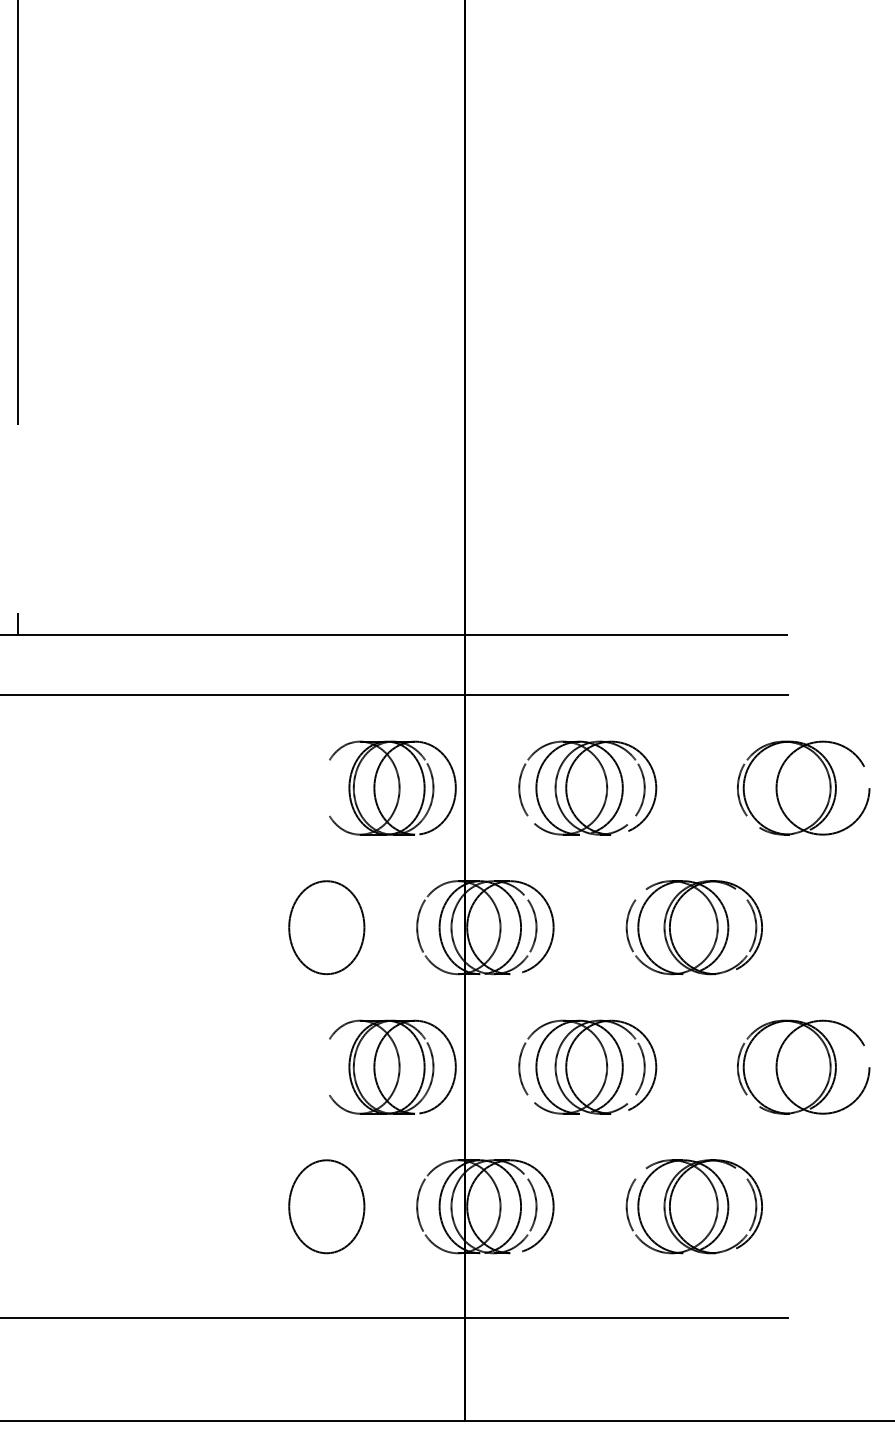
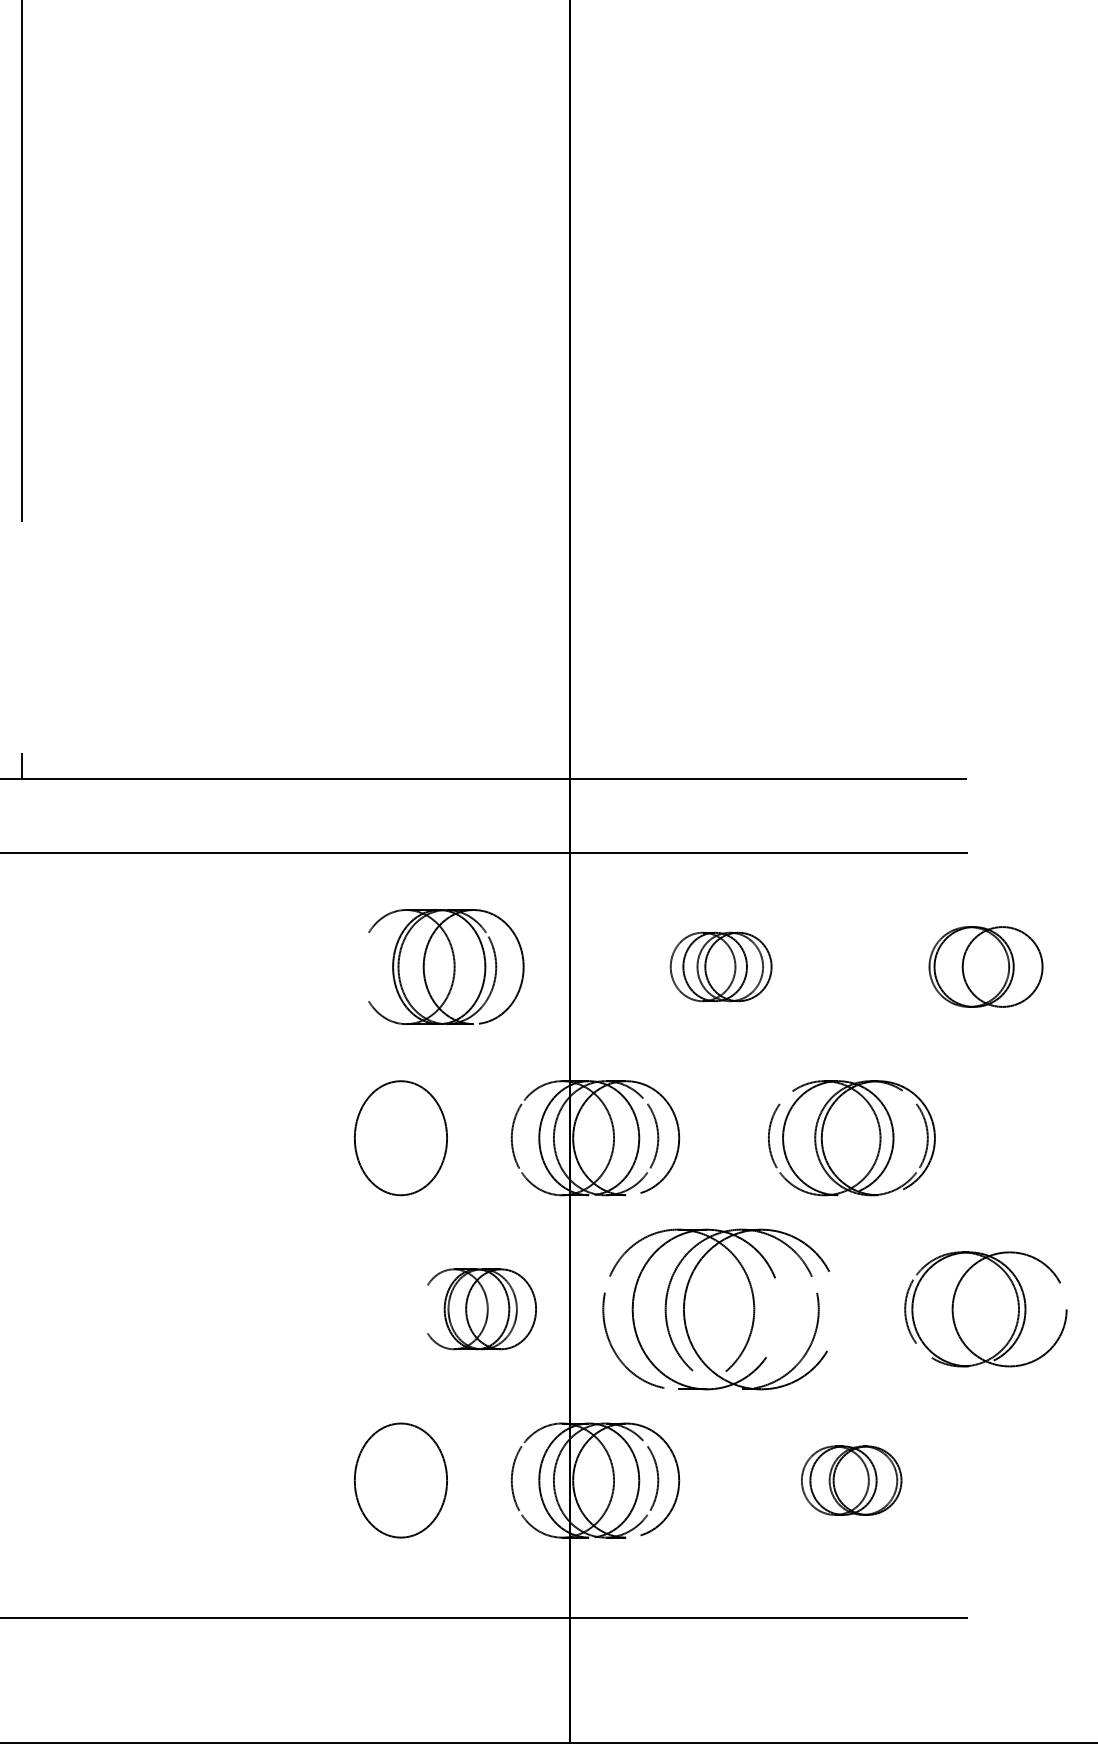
part: (392, 787) -> (445, 966), moved
part: (587, 787) -> (720, 966), size x0.6
part: (803, 787) -> (985, 966), size x0.7
part: (392, 1066) -> (481, 1308), size x0.7
part: (587, 1066) -> (720, 1308), size x1.4
part: (693, 1206) -> (850, 1480), size x0.6

